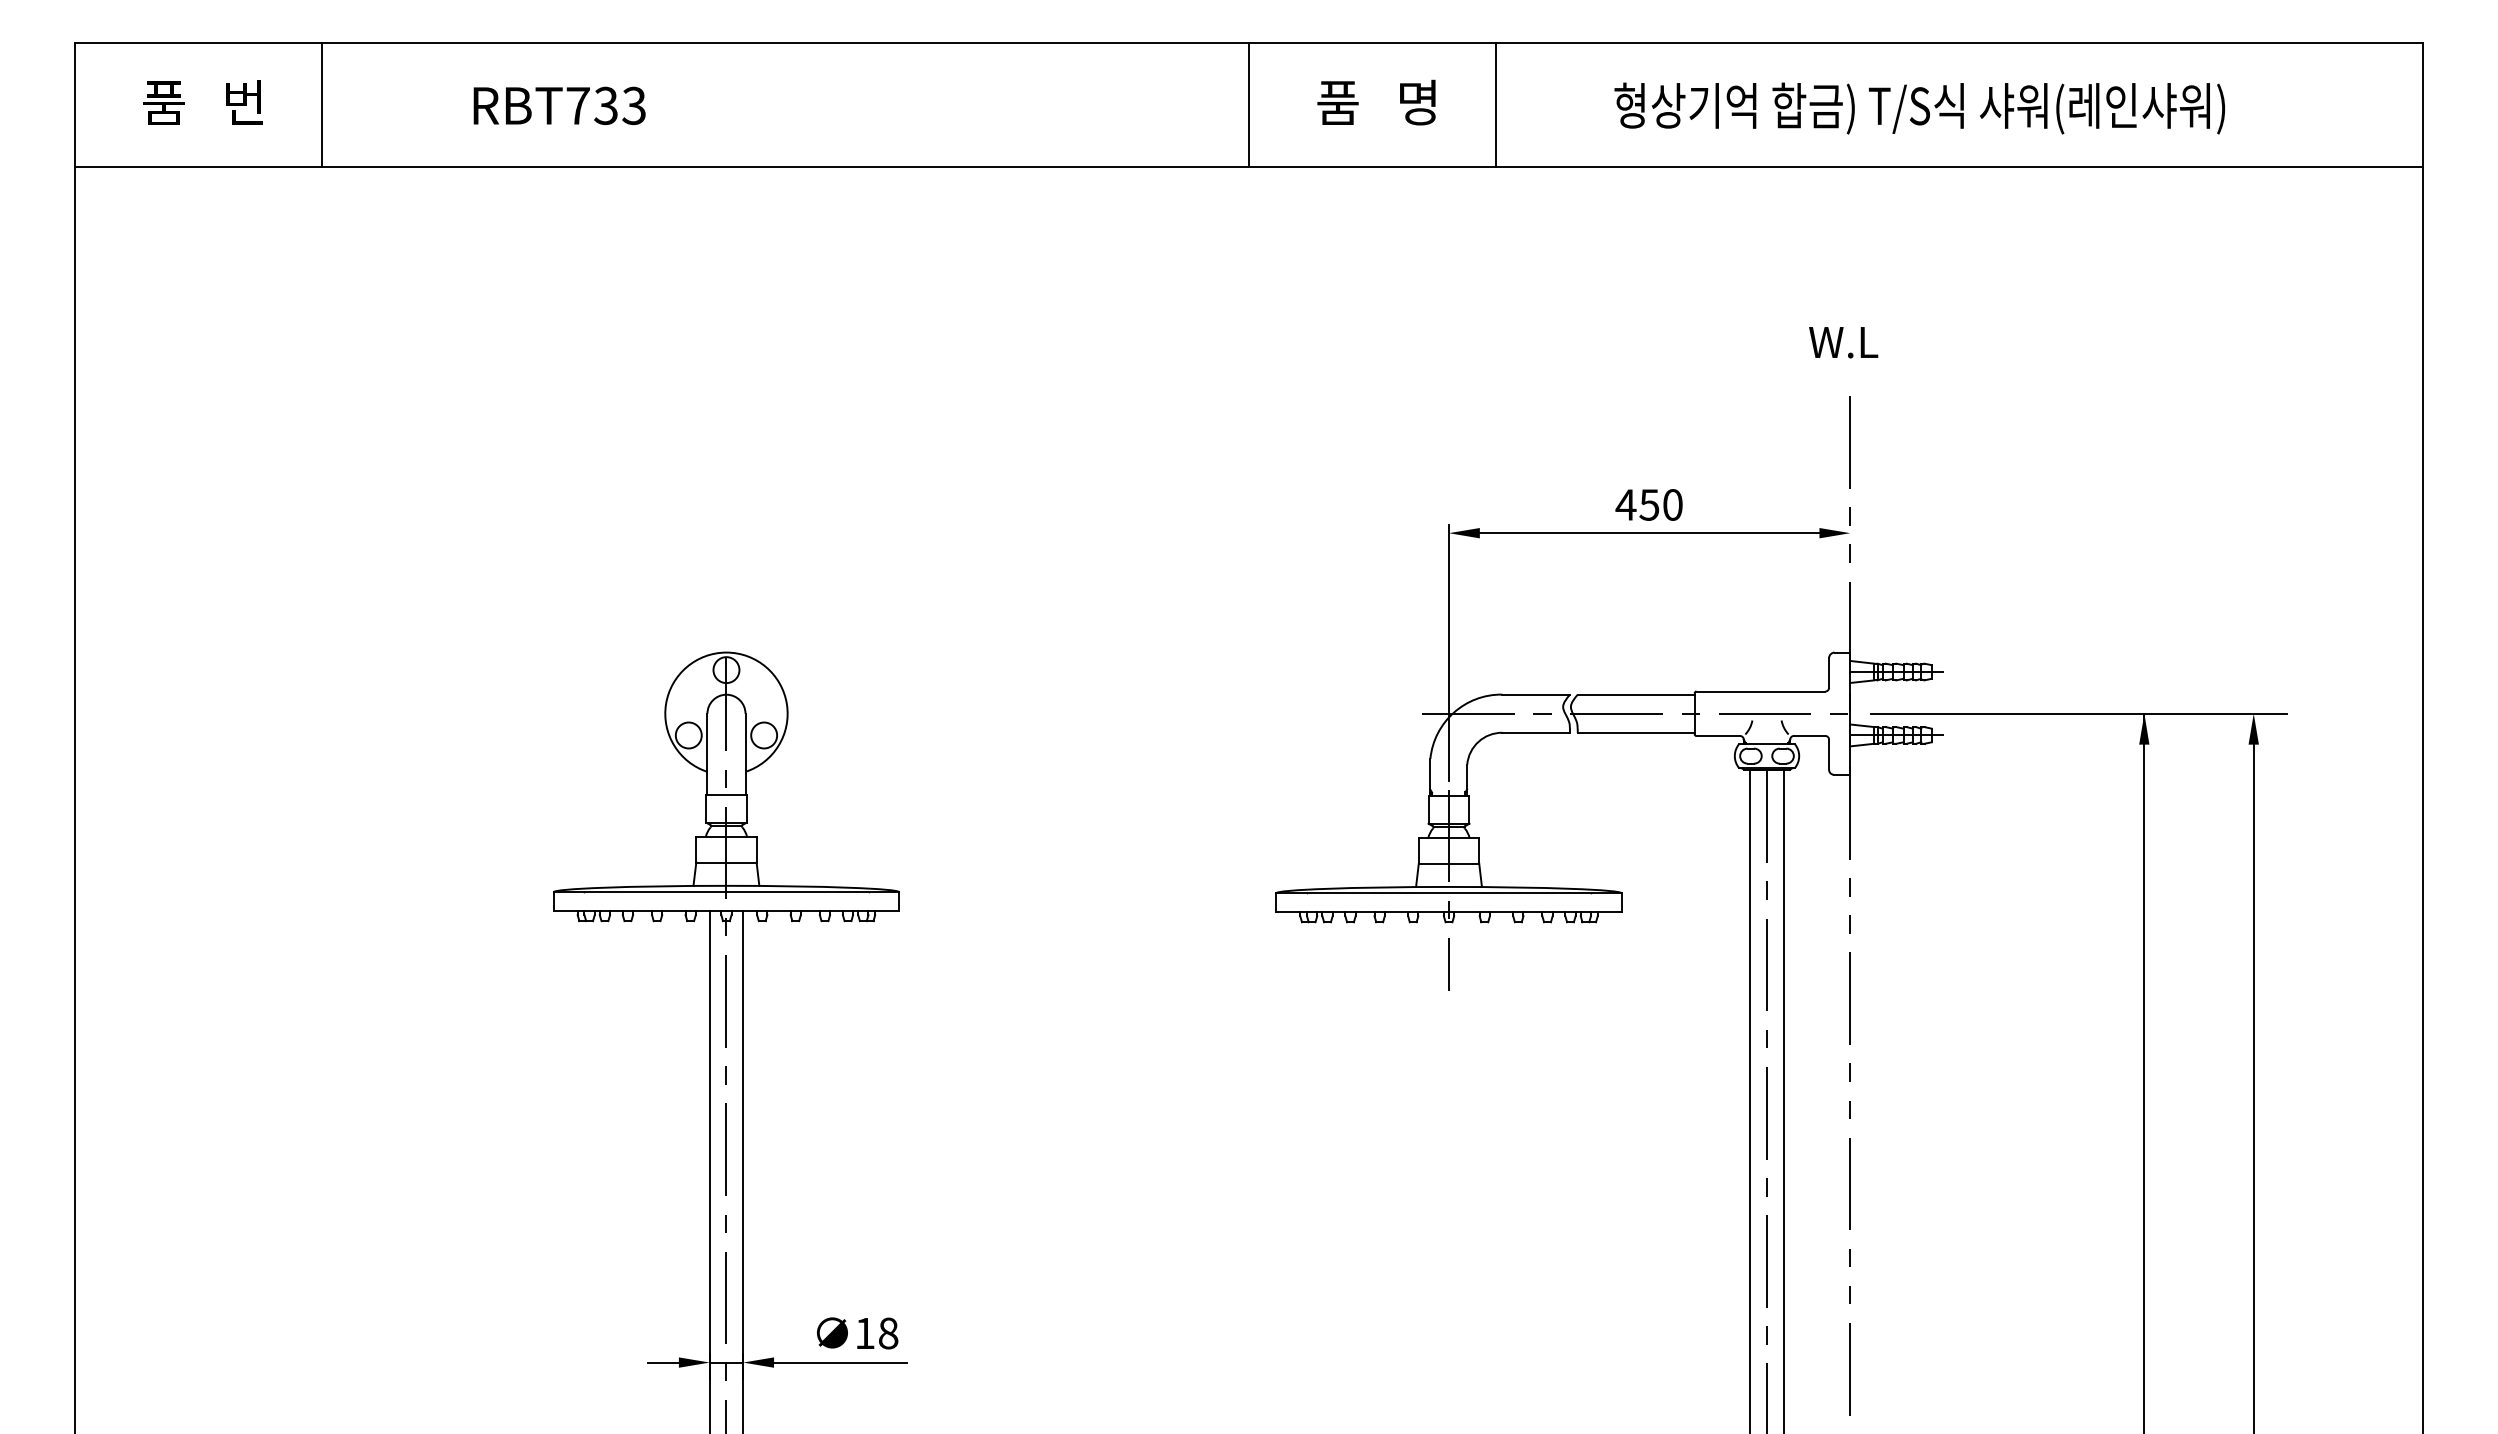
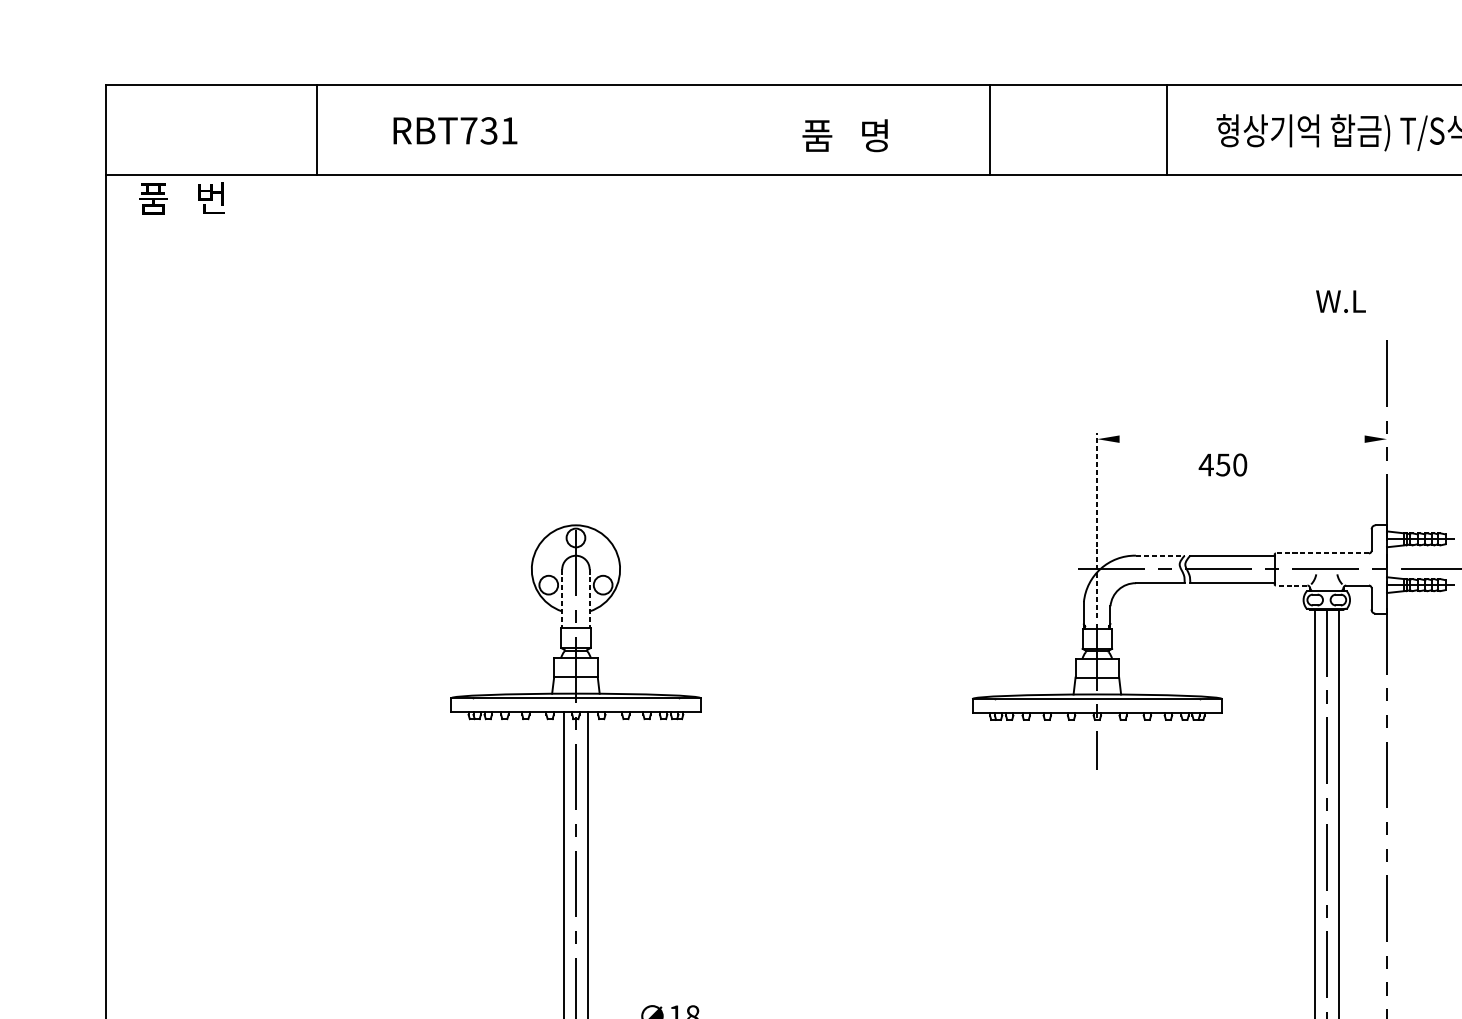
text: (202, 102) -> (181, 198), moved
text: (1376, 102) -> (845, 135), moved
line: (322, 104) -> (316, 129), moved
line: (1249, 104) -> (990, 129), moved
line: (1496, 104) -> (1166, 129), moved
text: (633, 105) -> (508, 130), RBT733 -> RBT731
text: (1843, 342) -> (1340, 301), moved
text: (1648, 504) -> (1222, 464), moved
line: (1649, 533) -> (1242, 439), removed
line: (1448, 652) -> (1096, 525), solid -> dashed
line: (1760, 691) -> (1322, 553), solid -> dashed
line: (1536, 694) -> (1160, 555), solid -> dashed
line: (1718, 735) -> (1291, 585), solid -> dashed
line: (707, 754) -> (562, 598), solid -> dashed
line: (745, 754) -> (589, 598), solid -> dashed

